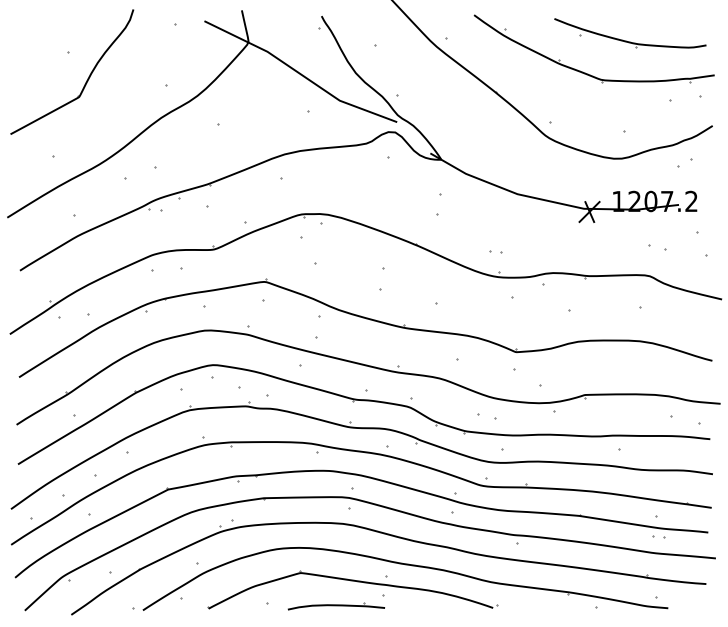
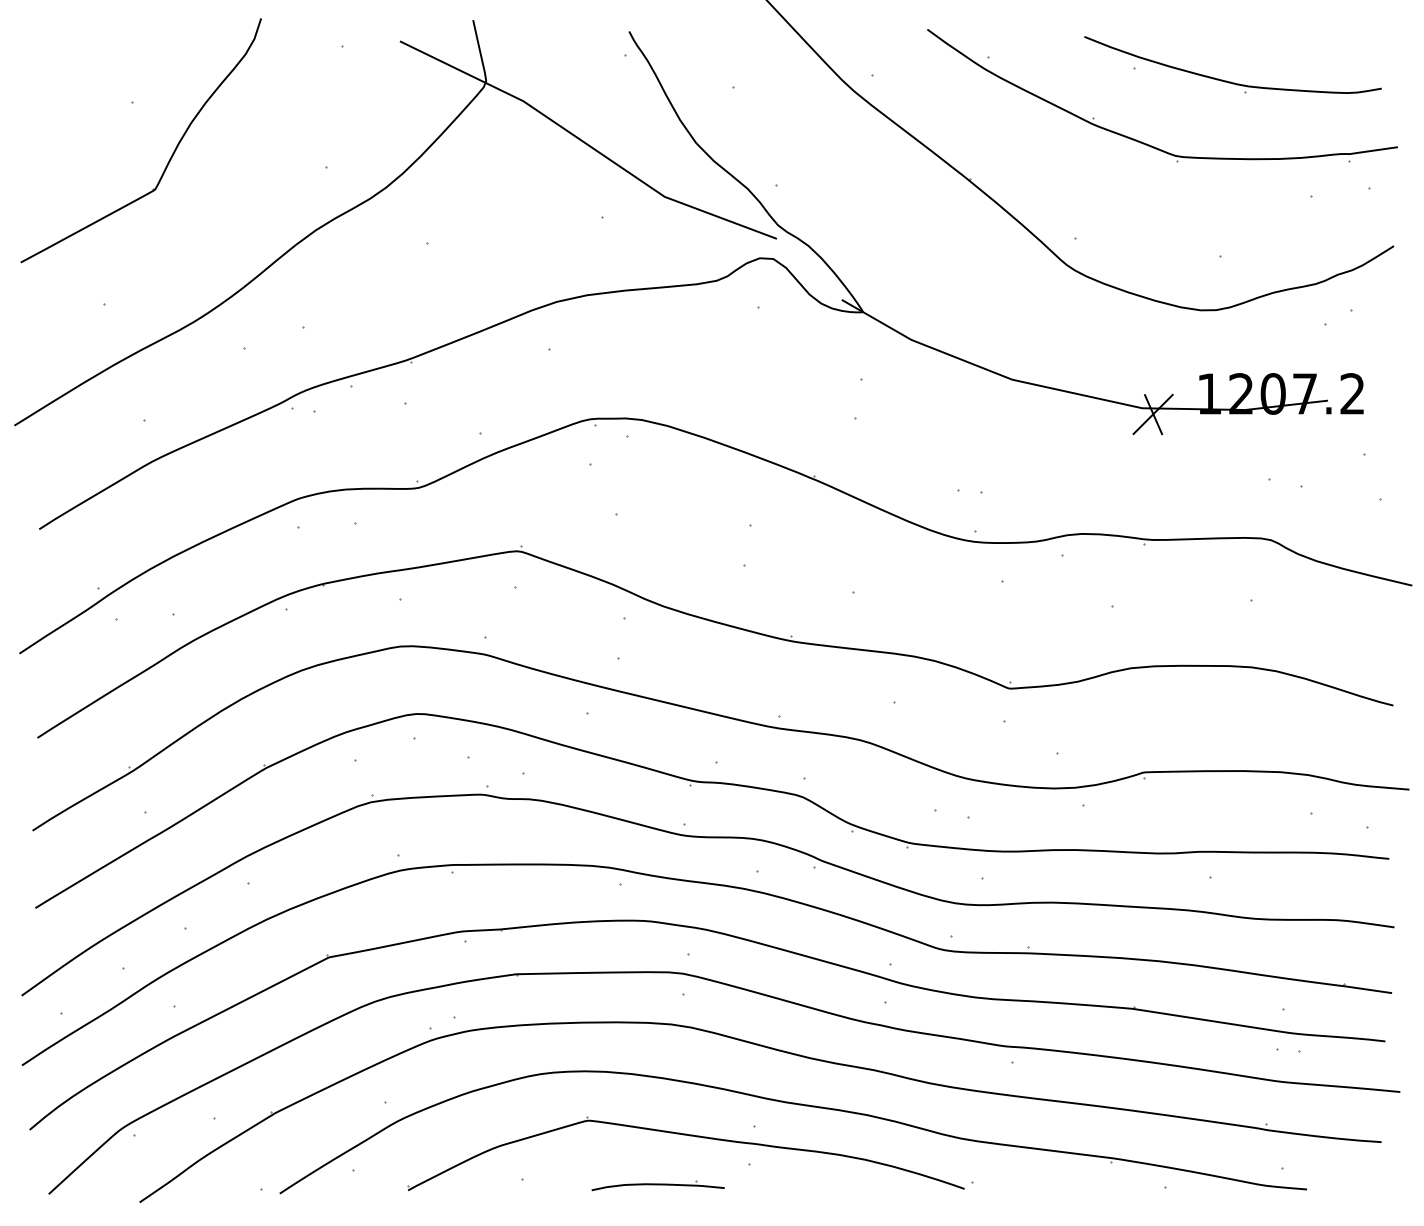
part: (336, 606) -> (658, 1186), size x0.7

